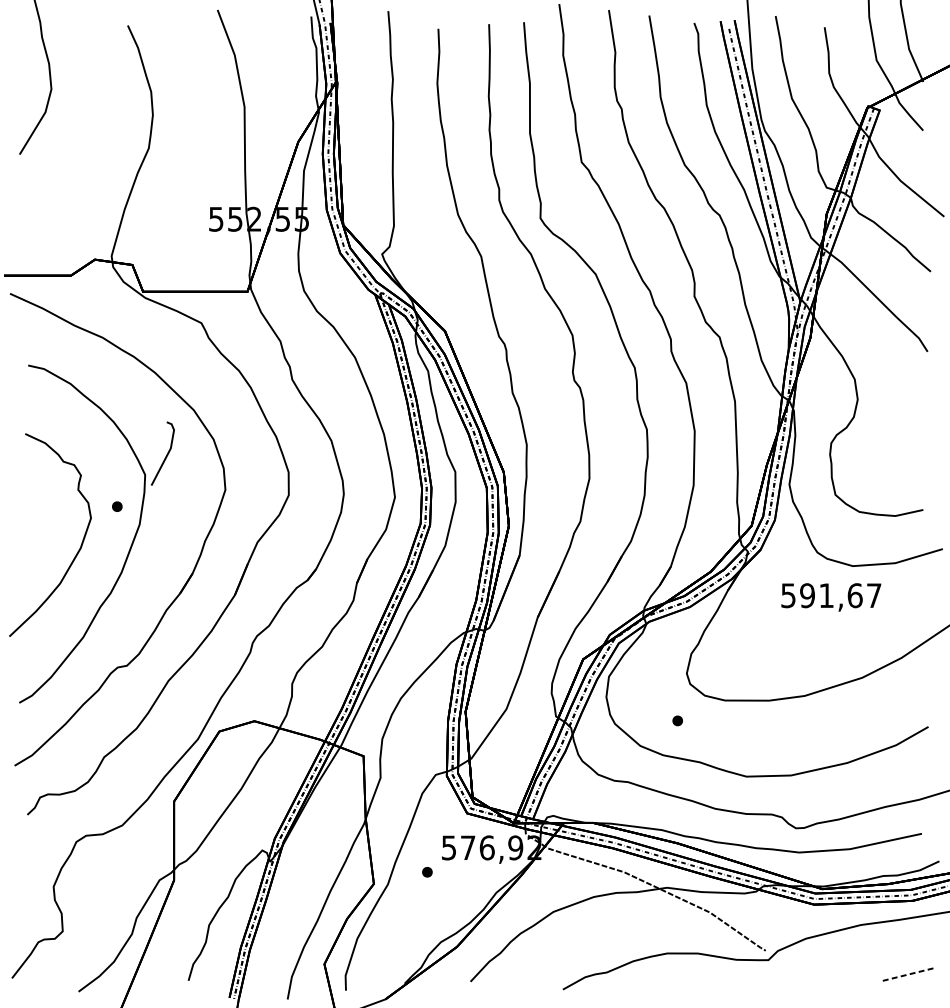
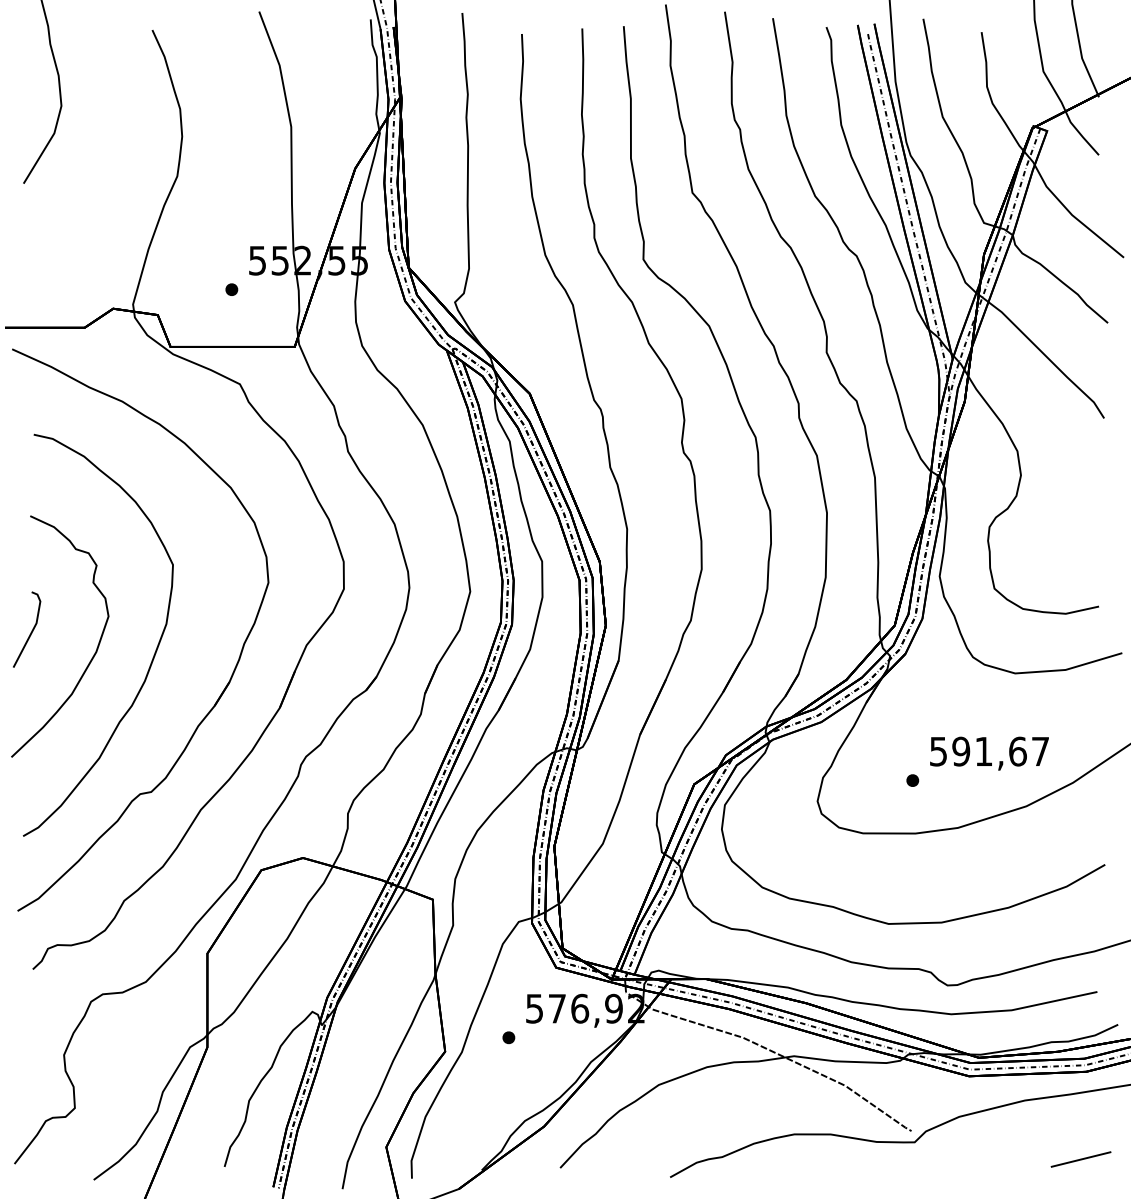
line: (166, 454) -> (31, 630), moved
part: (117, 506) -> (231, 289), moved
text: (831, 597) -> (989, 753), moved
part: (677, 720) -> (912, 780), moved
line: (908, 974) -> (1081, 1159), dashed -> solid

